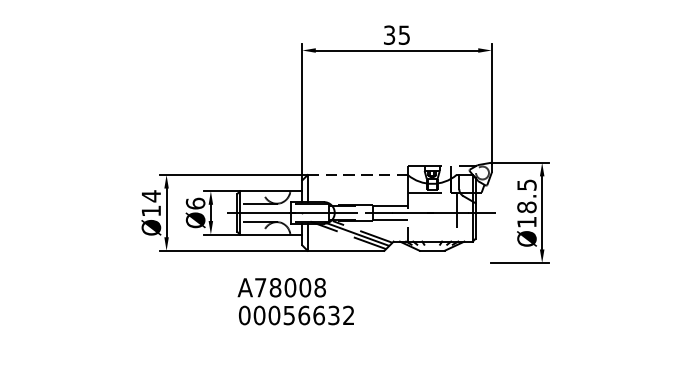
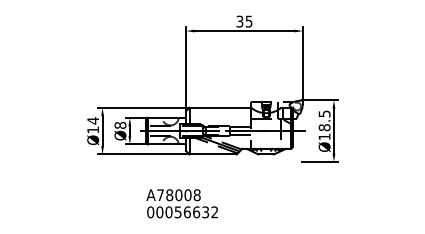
line: (357, 174) -> (220, 107), dashed -> solid
text: (195, 202) -> (120, 124), Ø6 -> Ø8
text: (294, 301) -> (181, 203), moved

